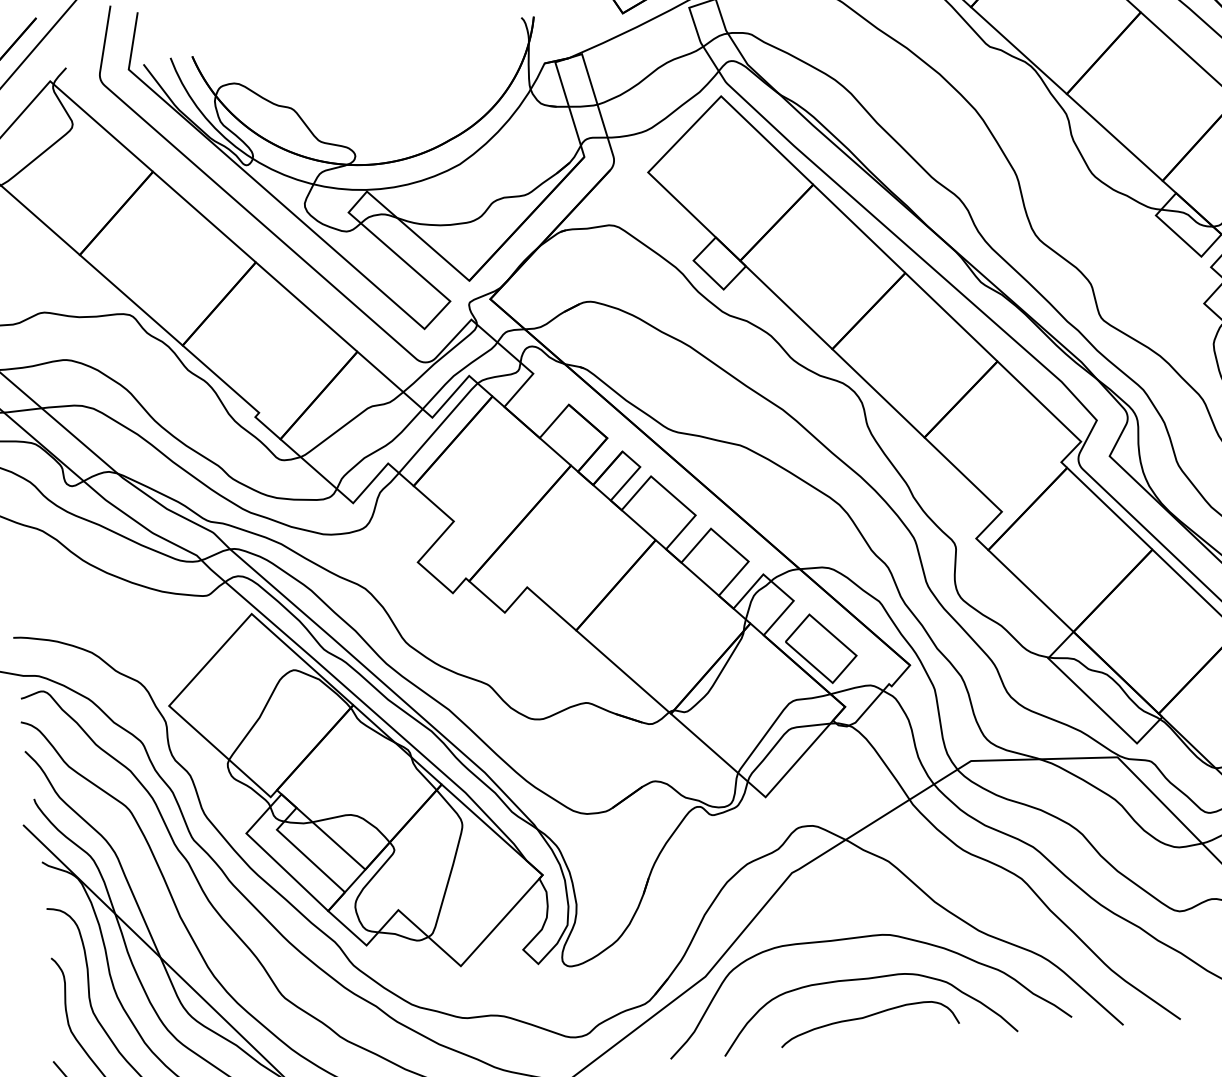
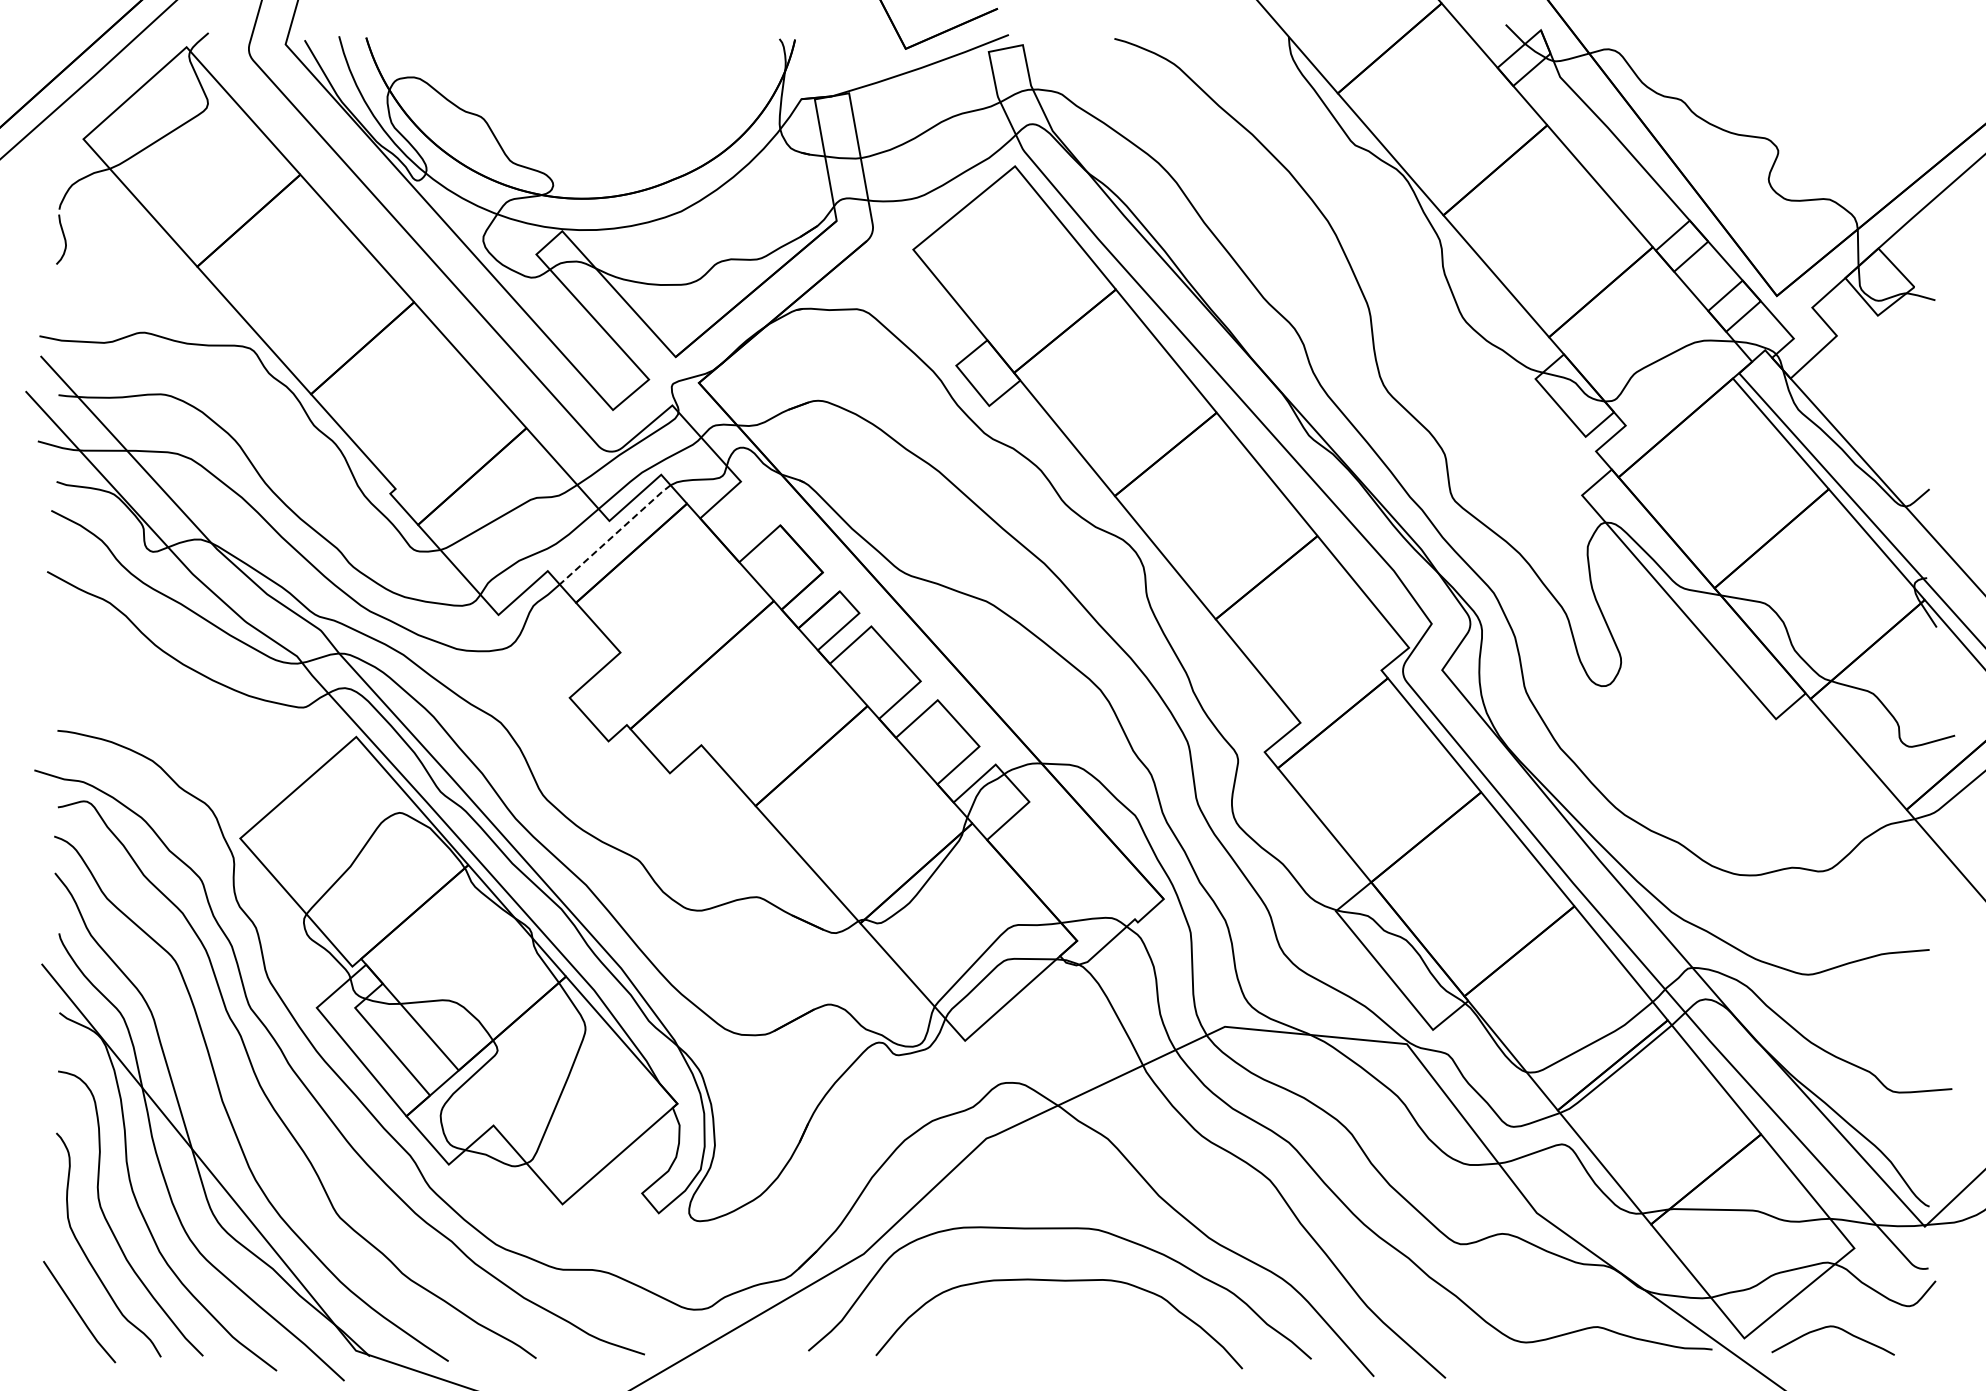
line: (438, 427) -> (615, 534), solid -> dashed
part: (820, 648) -> (1055, 865), removed
curve: (868, 1017) -> (1059, 1328), removed

